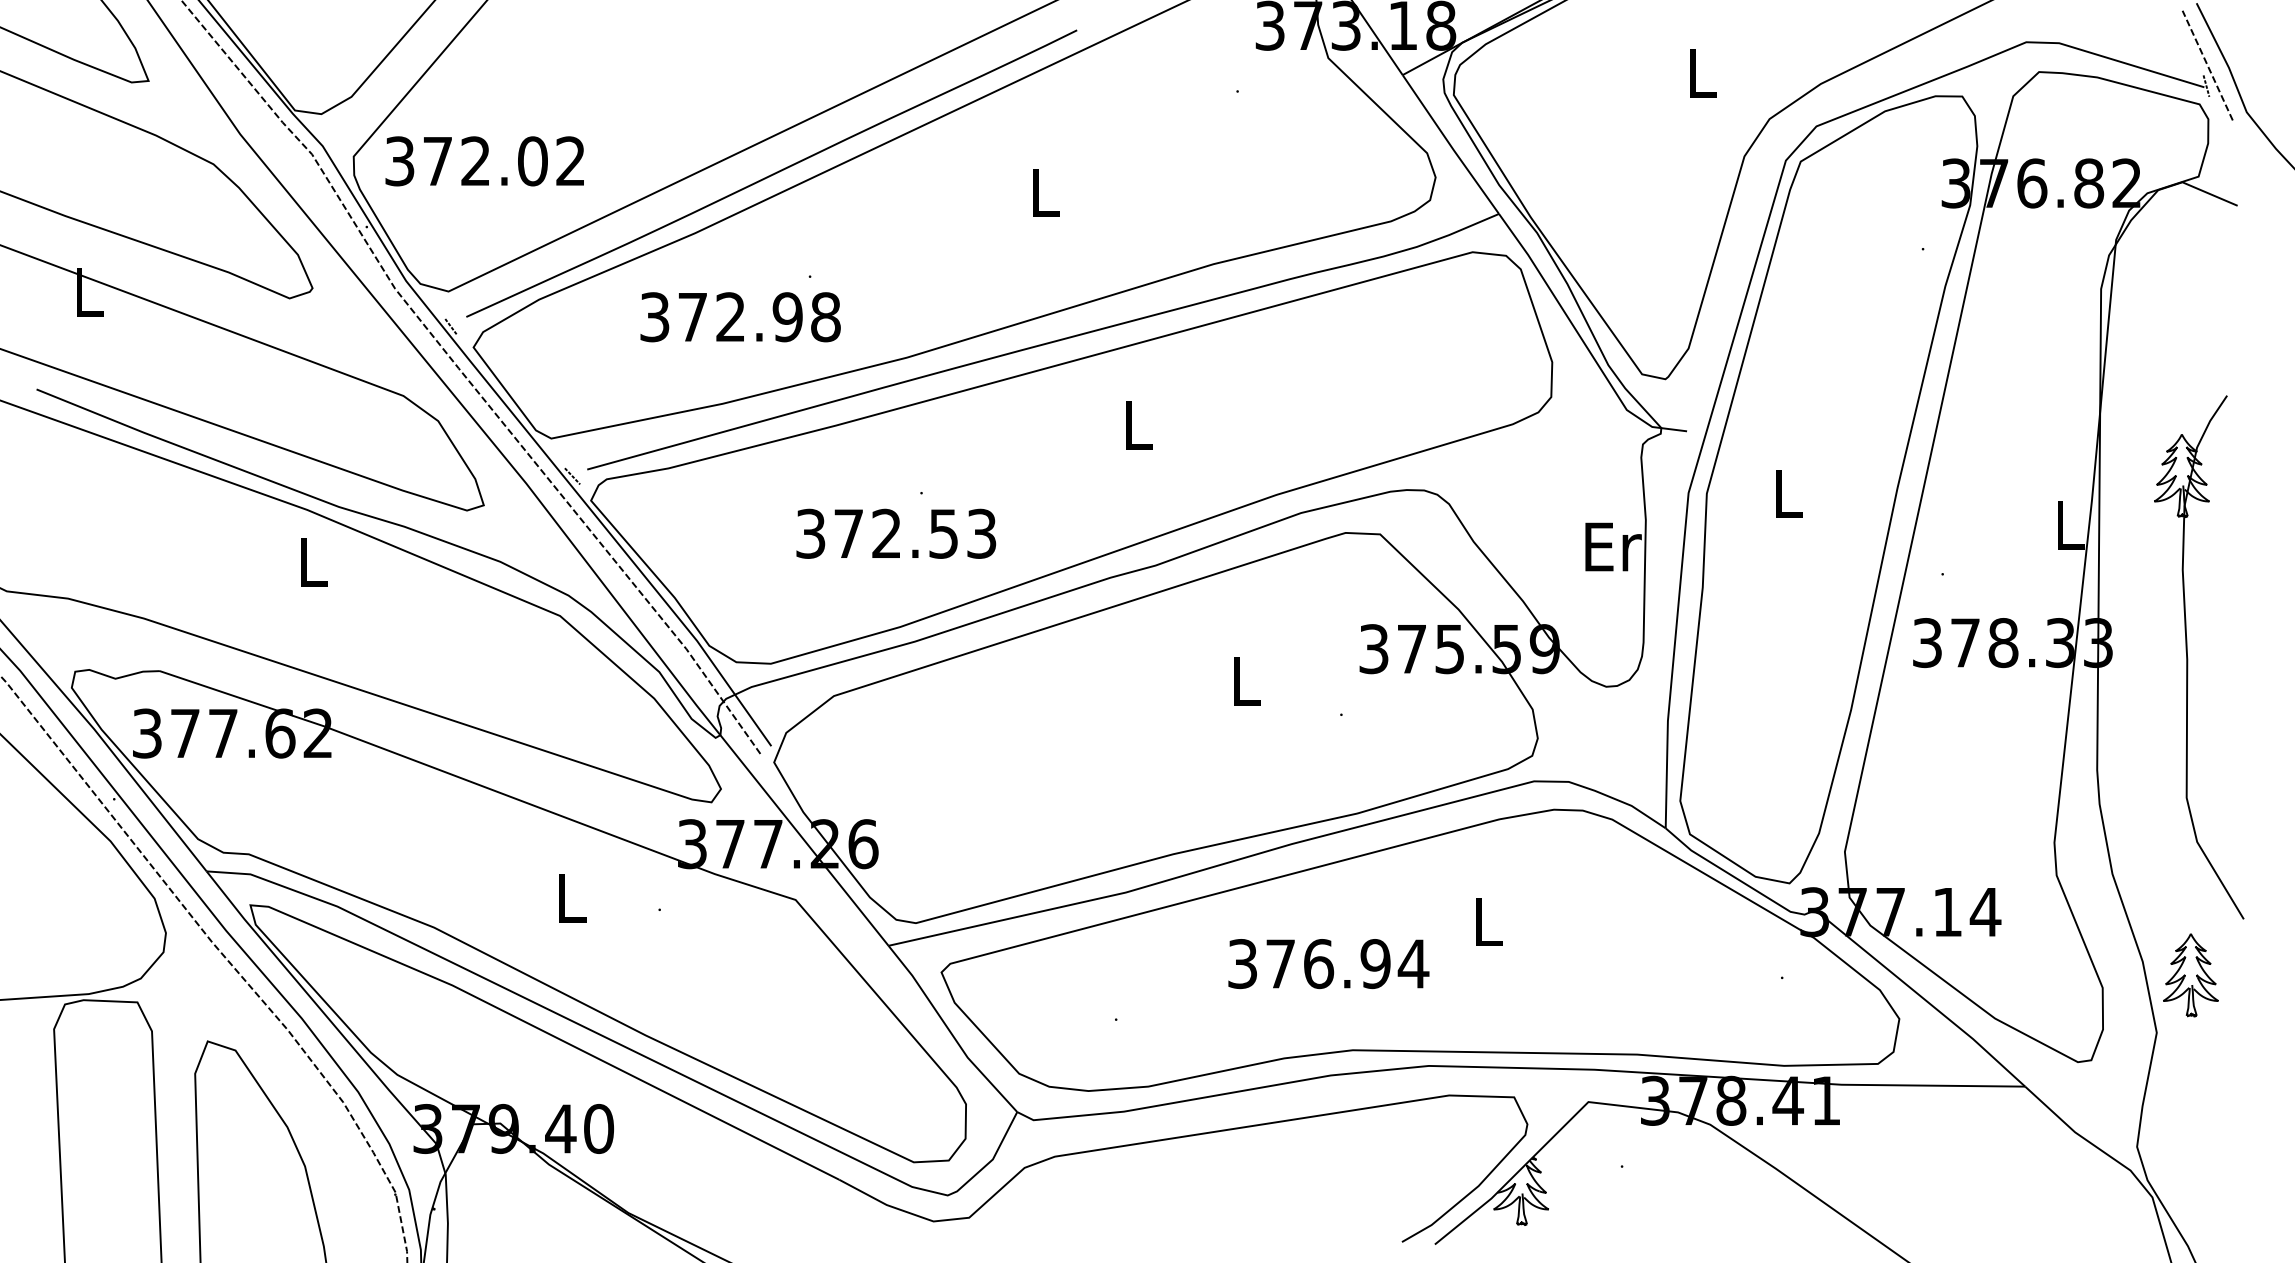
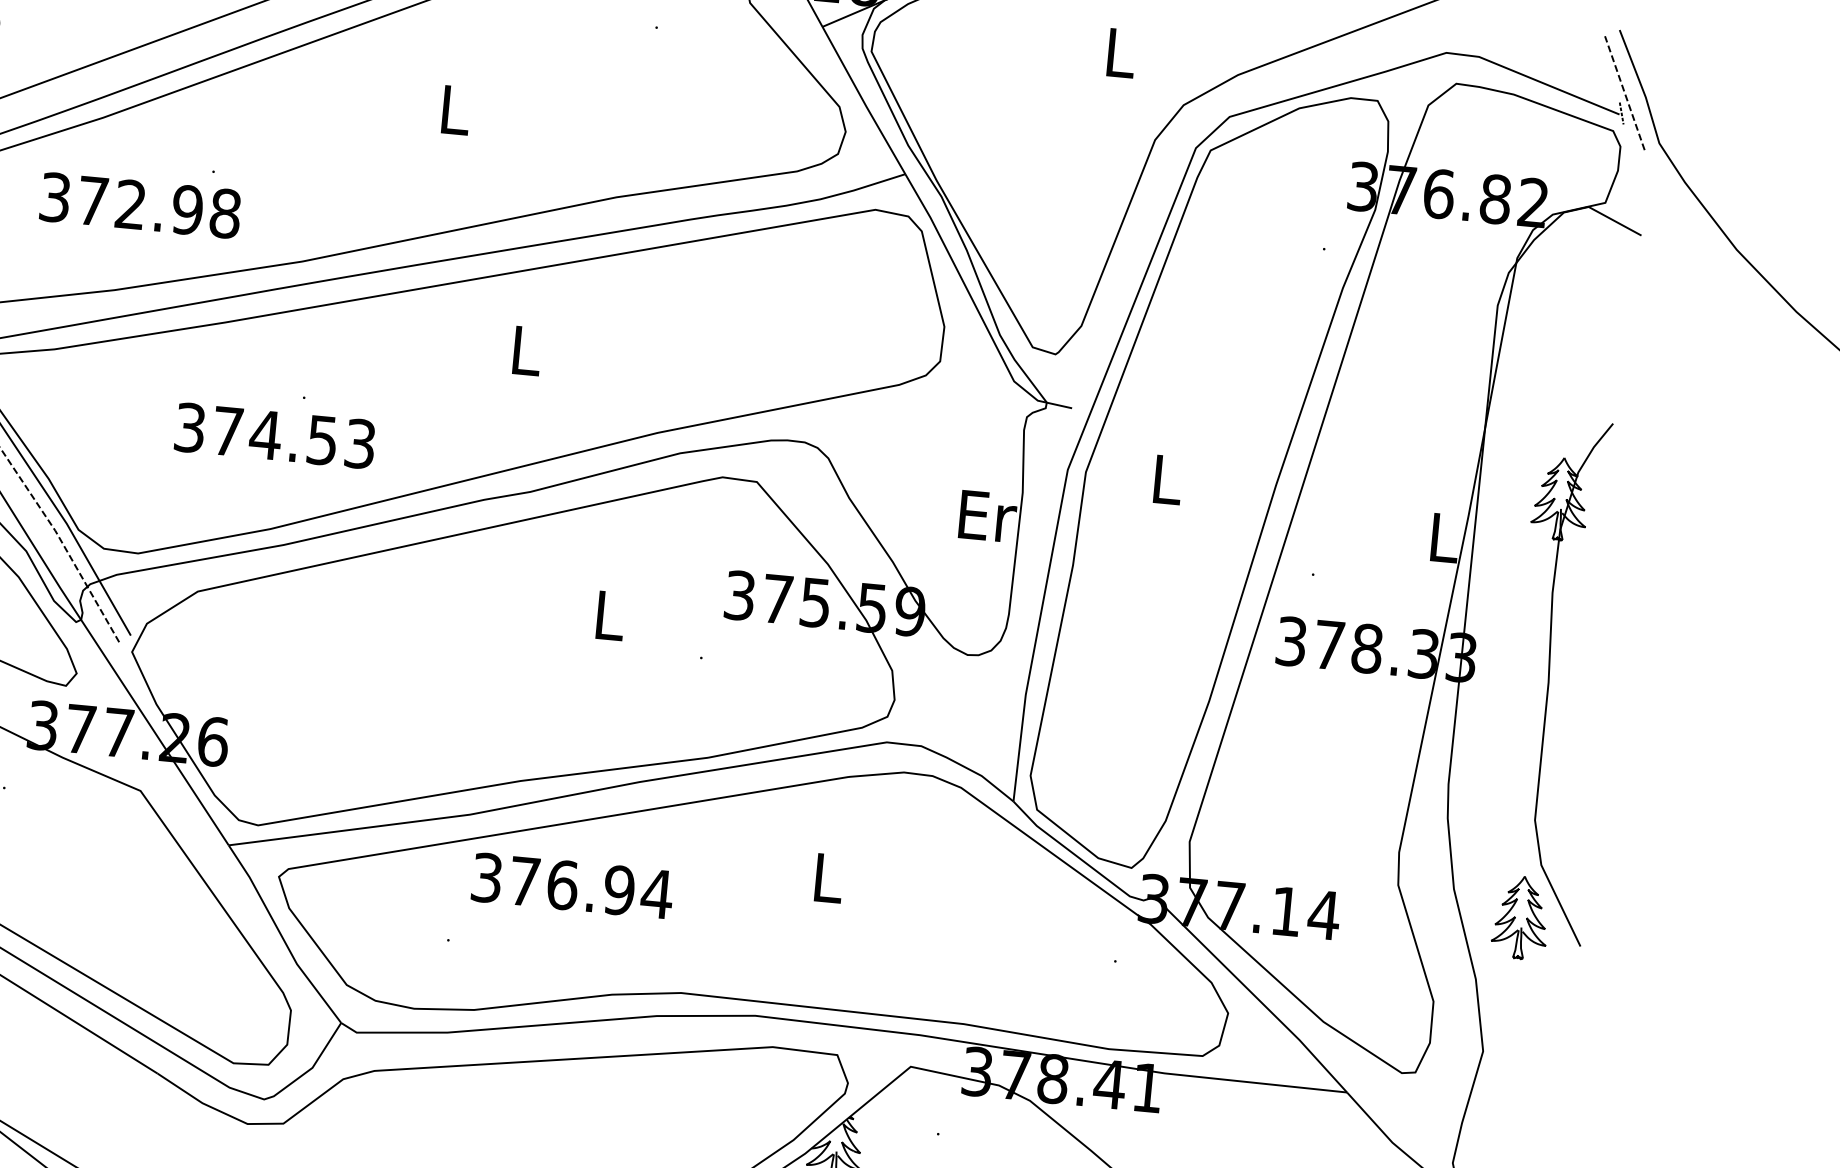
text: (886, 532) -> (265, 433), 372.53 -> 374.53
text: (1328, 964) -> (572, 886), moved
part: (2190, 975) -> (1520, 917), moved

